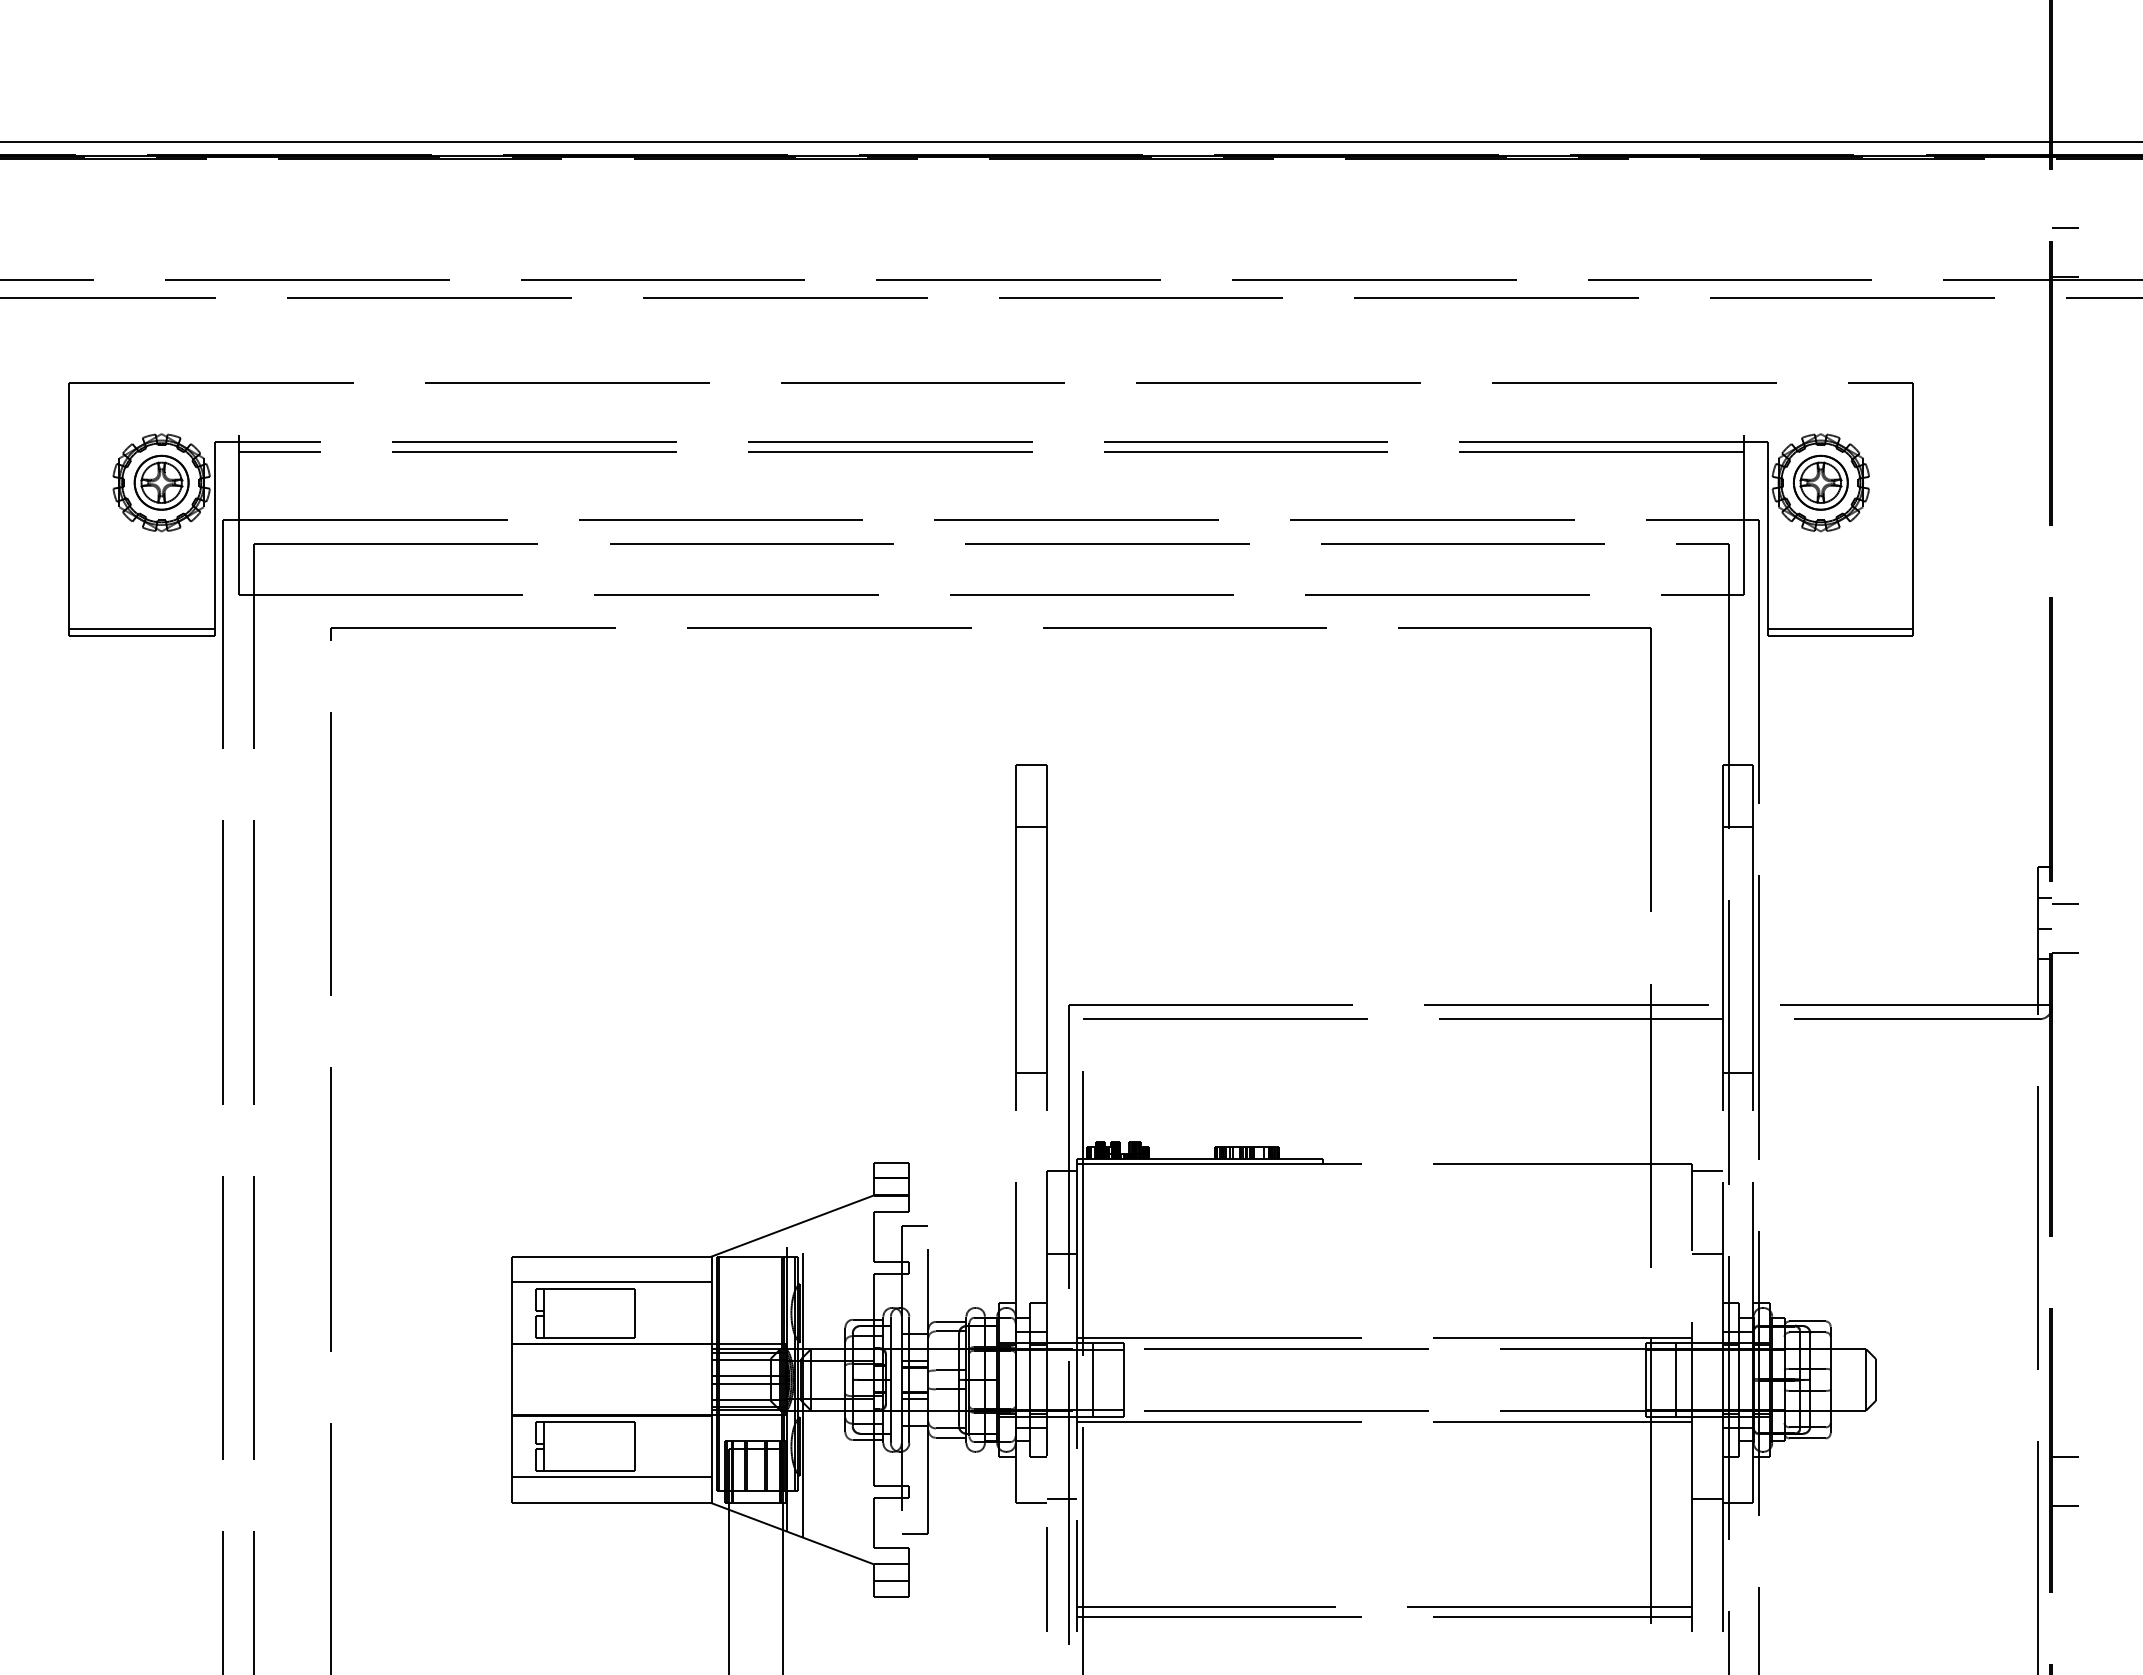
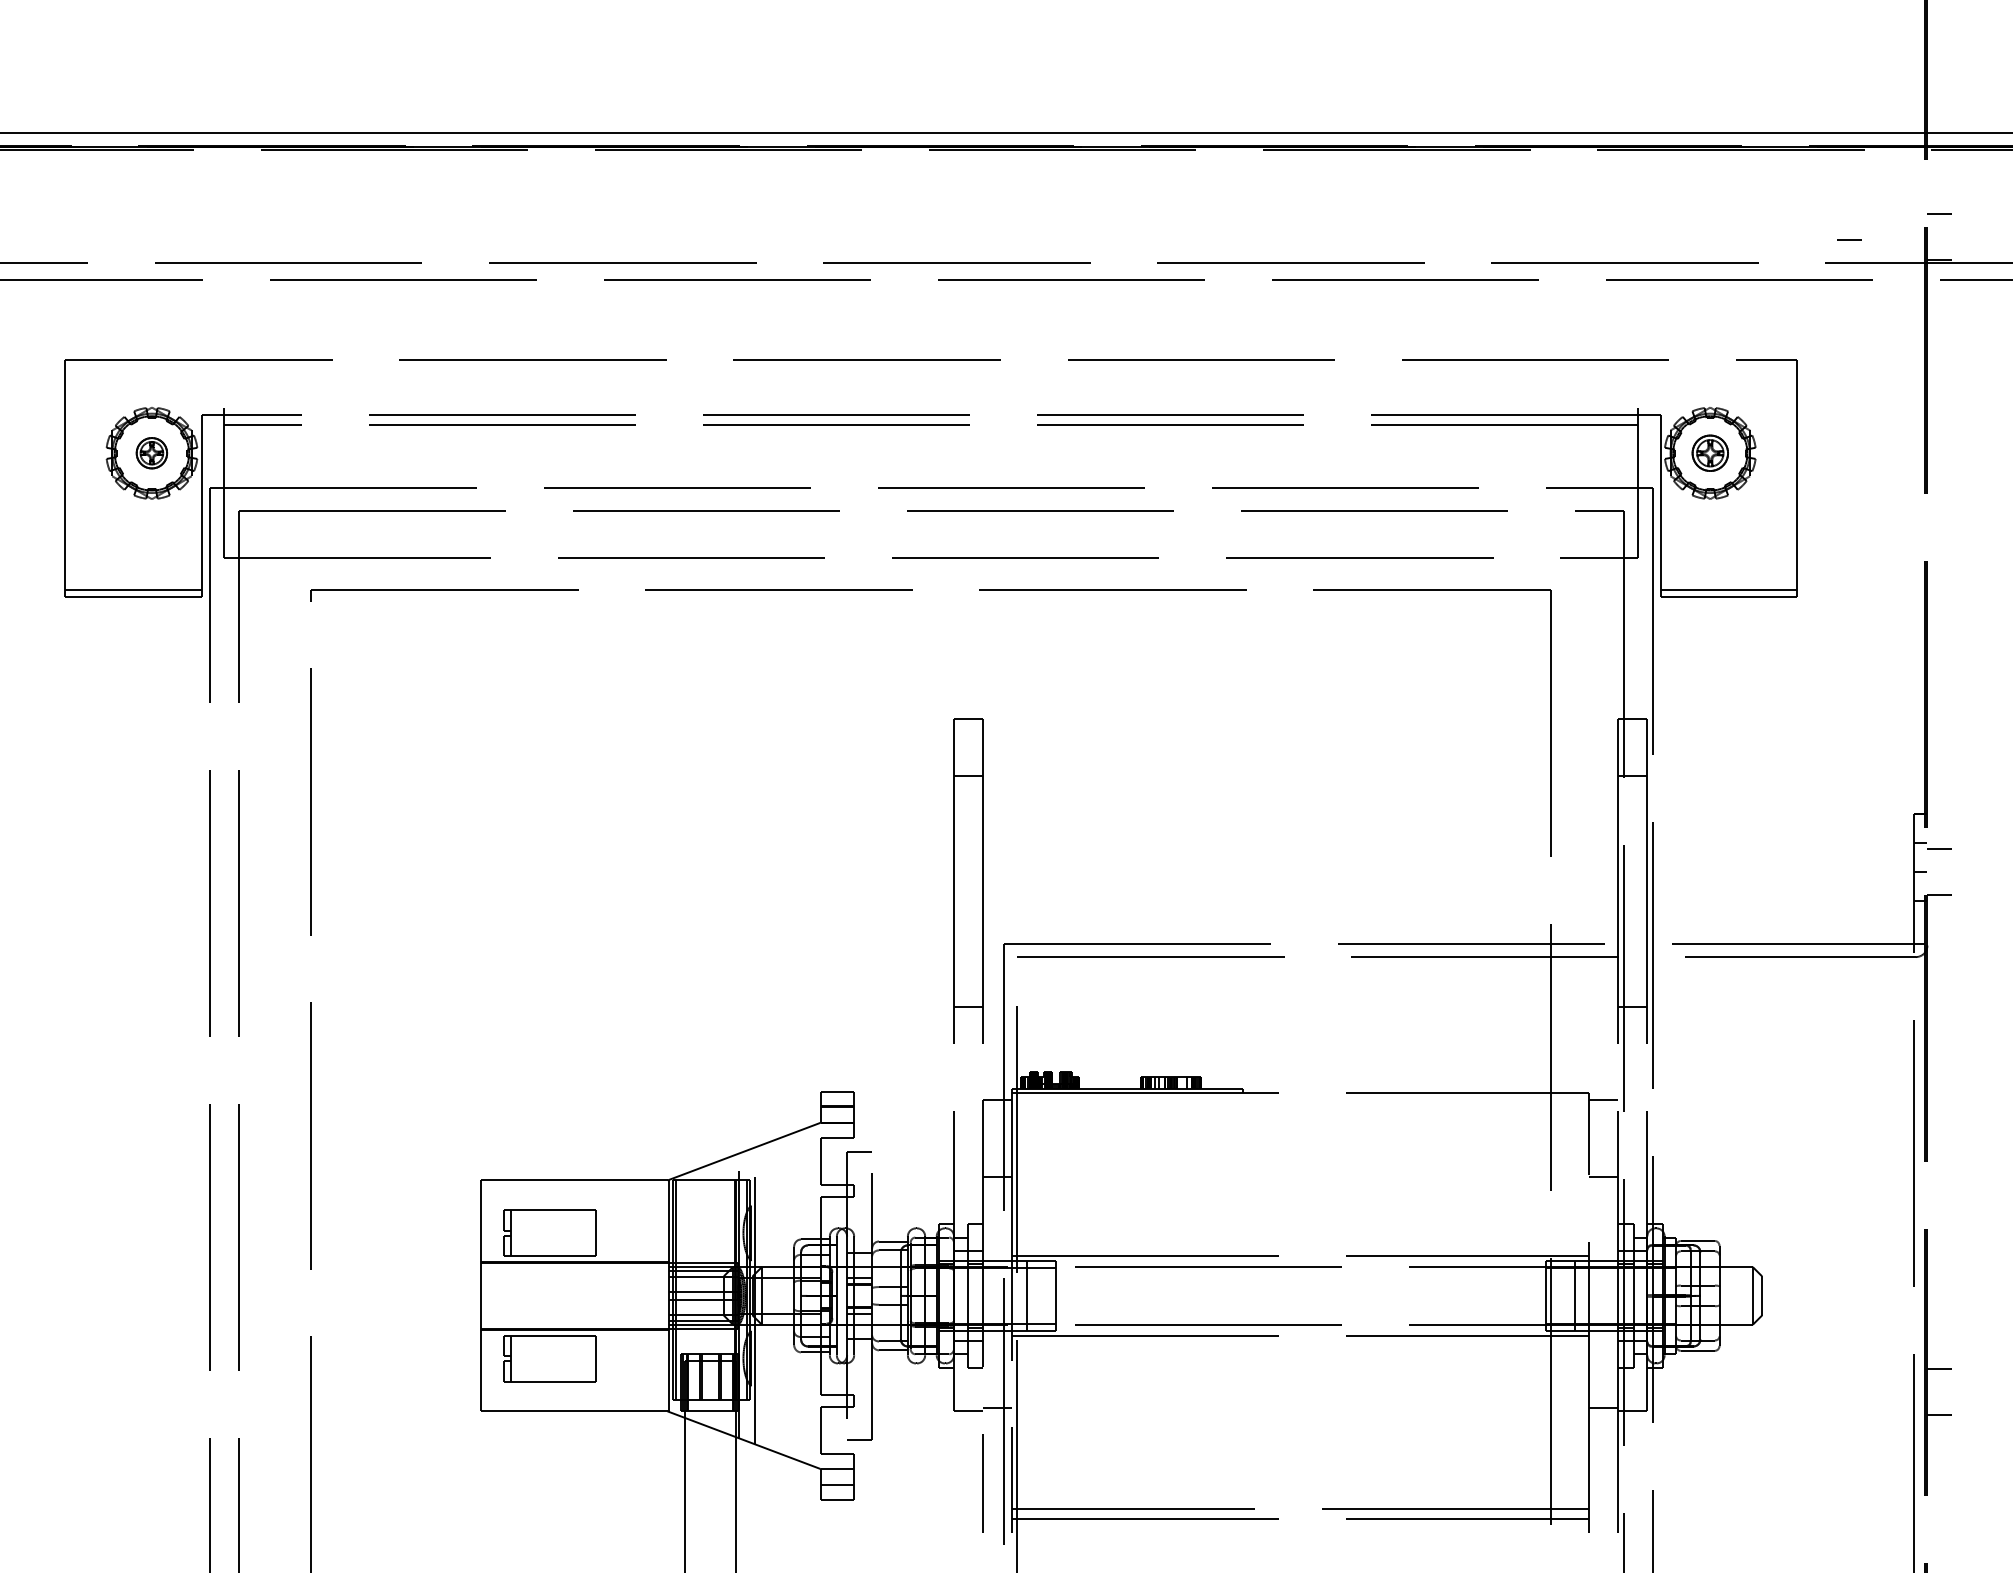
line: (1969, 254) -> (1849, 238), added
part: (161, 482) -> (151, 453), size x0.6
part: (1820, 482) -> (1709, 453), size x0.7
line: (611, 1282) -> (574, 1204), removed
line: (611, 1477) -> (574, 1387), removed

